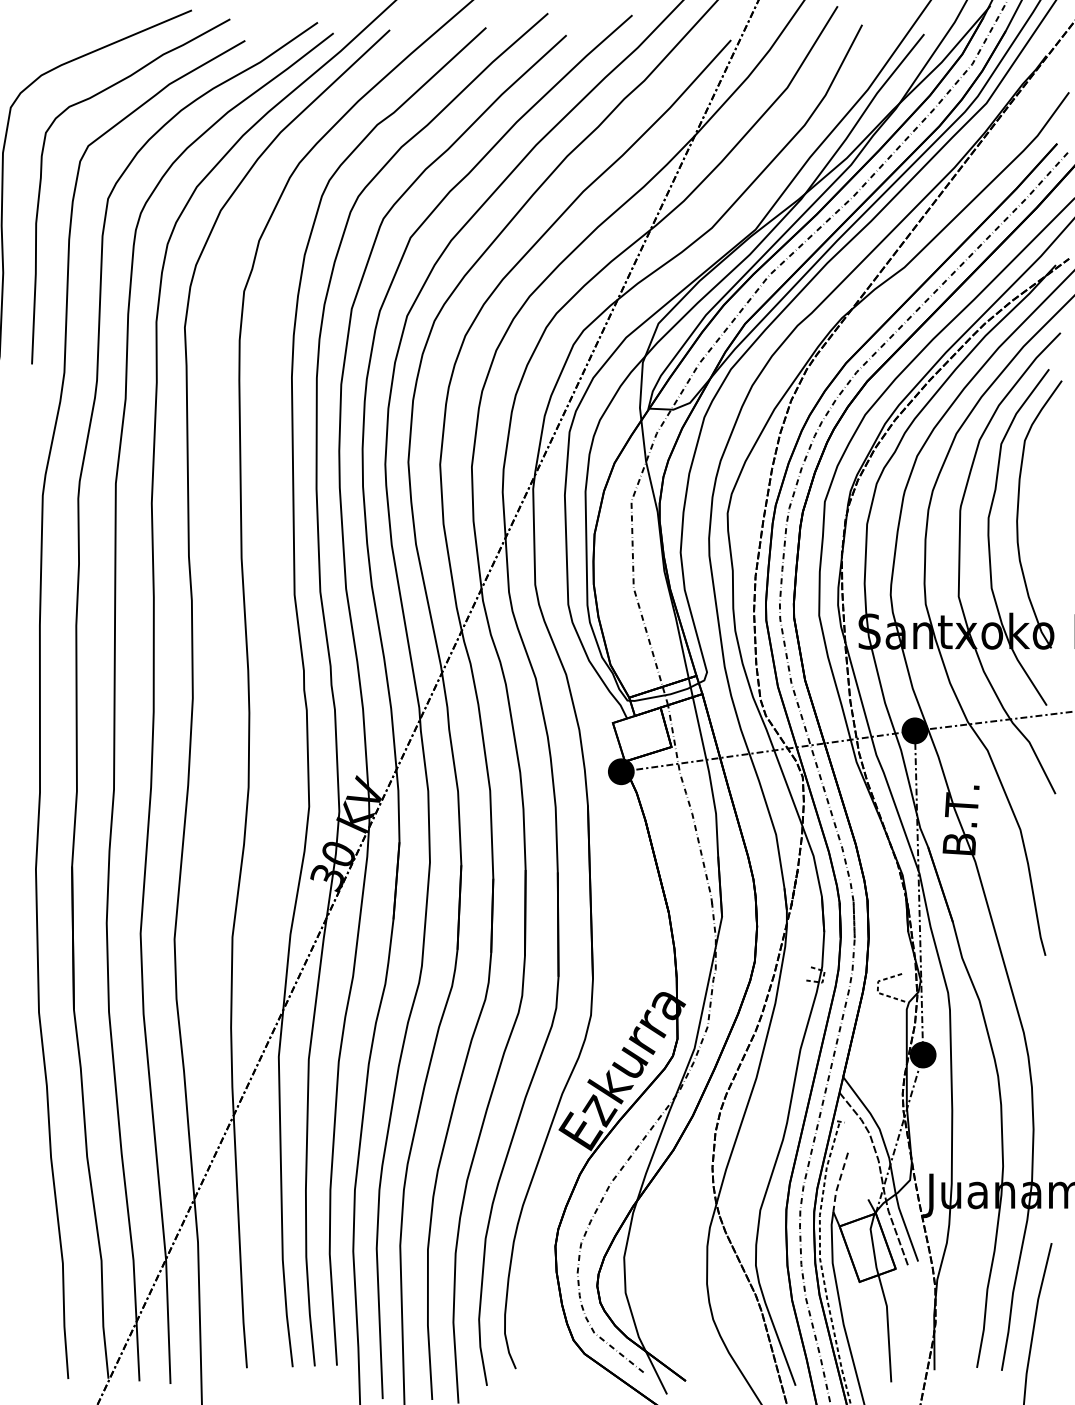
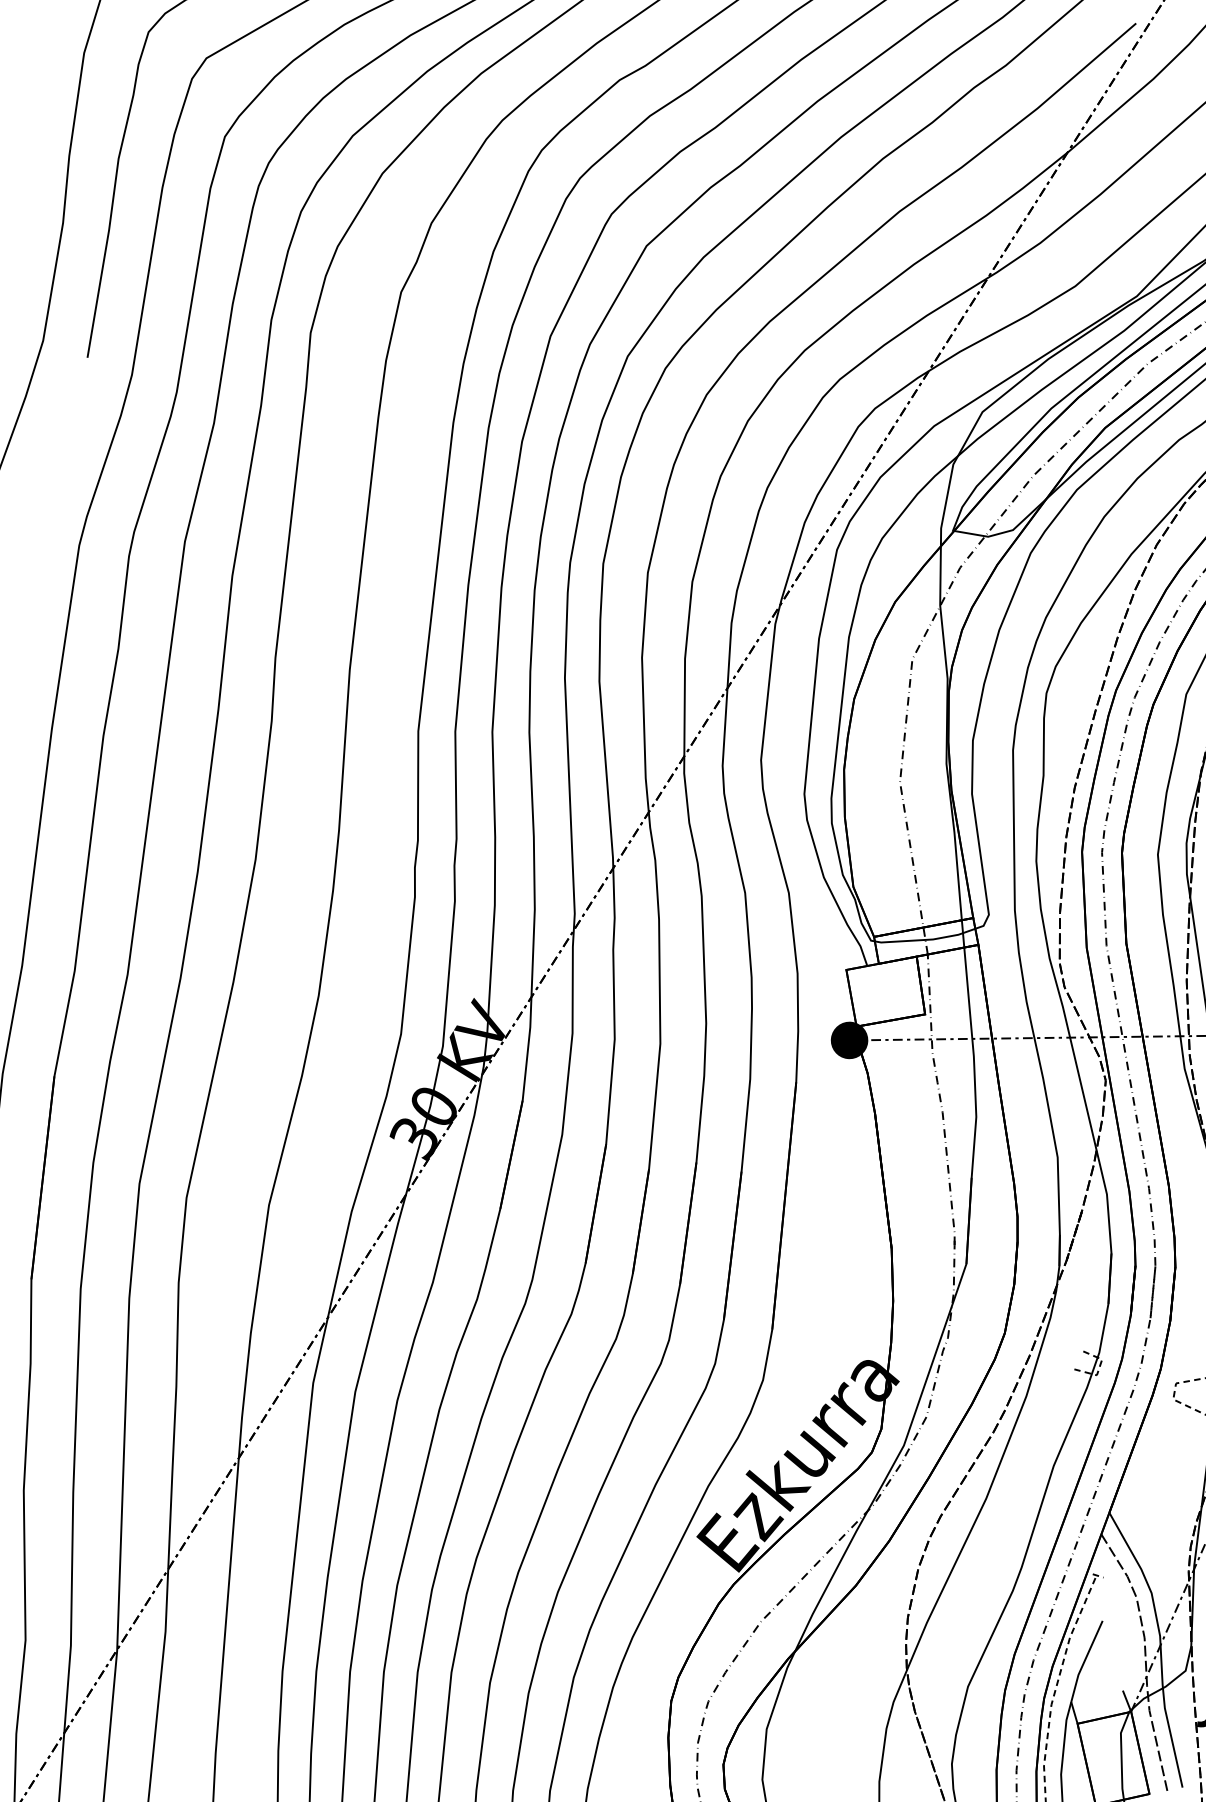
line: (838, 1183) -> (1083, 1662), dashed -> solid

